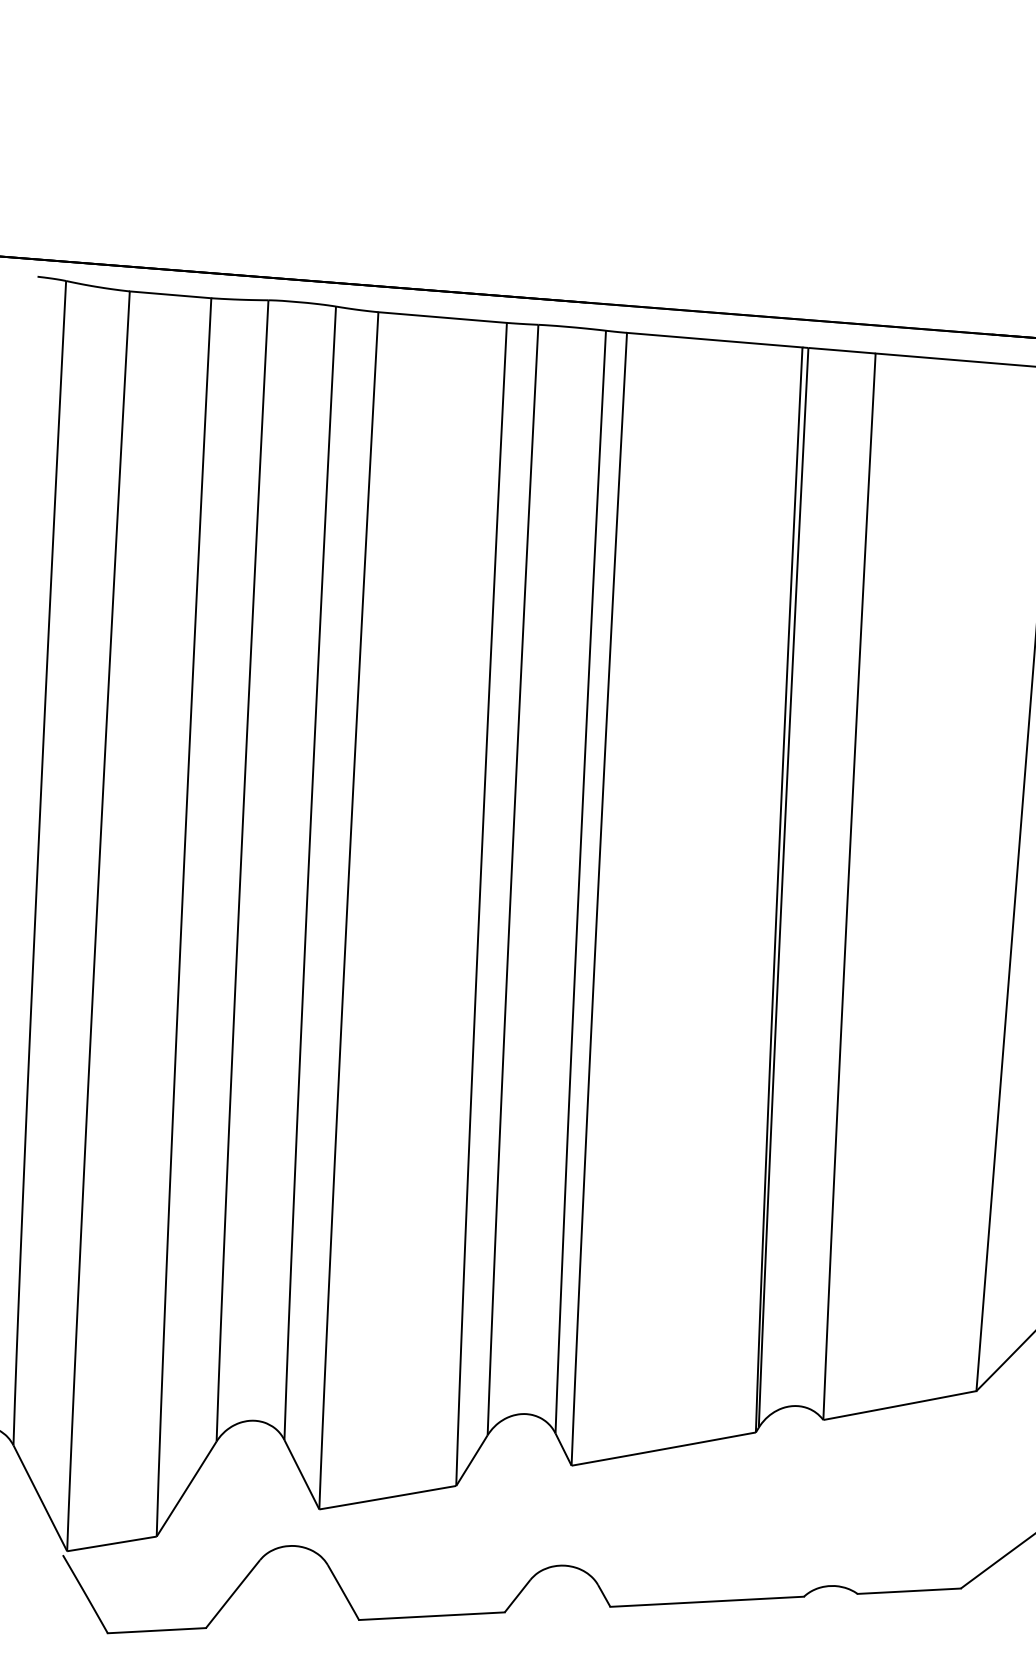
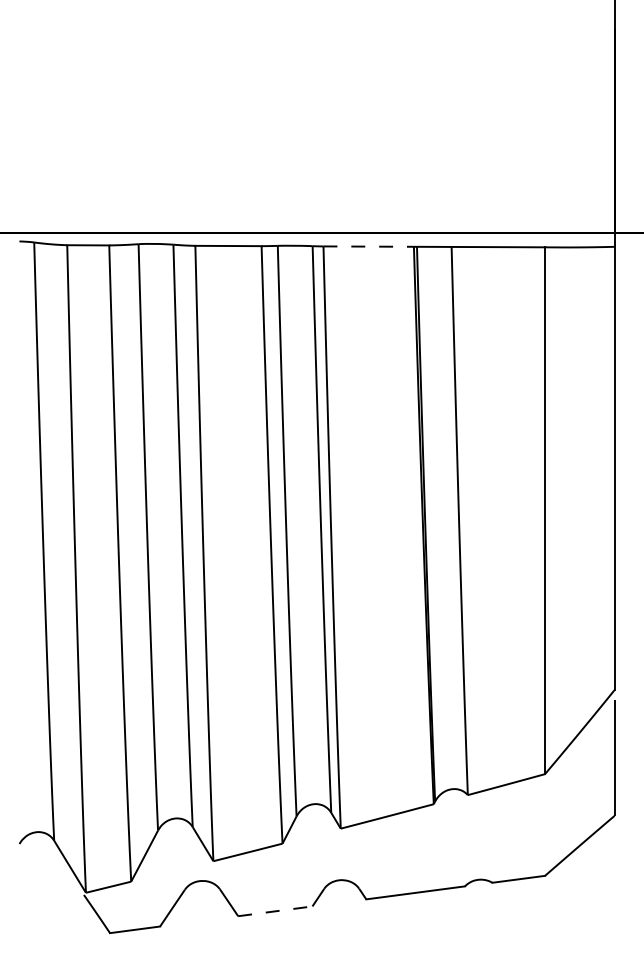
line: (716, 340) -> (369, 246), solid -> dashed
line: (432, 1616) -> (275, 911), solid -> dashed

